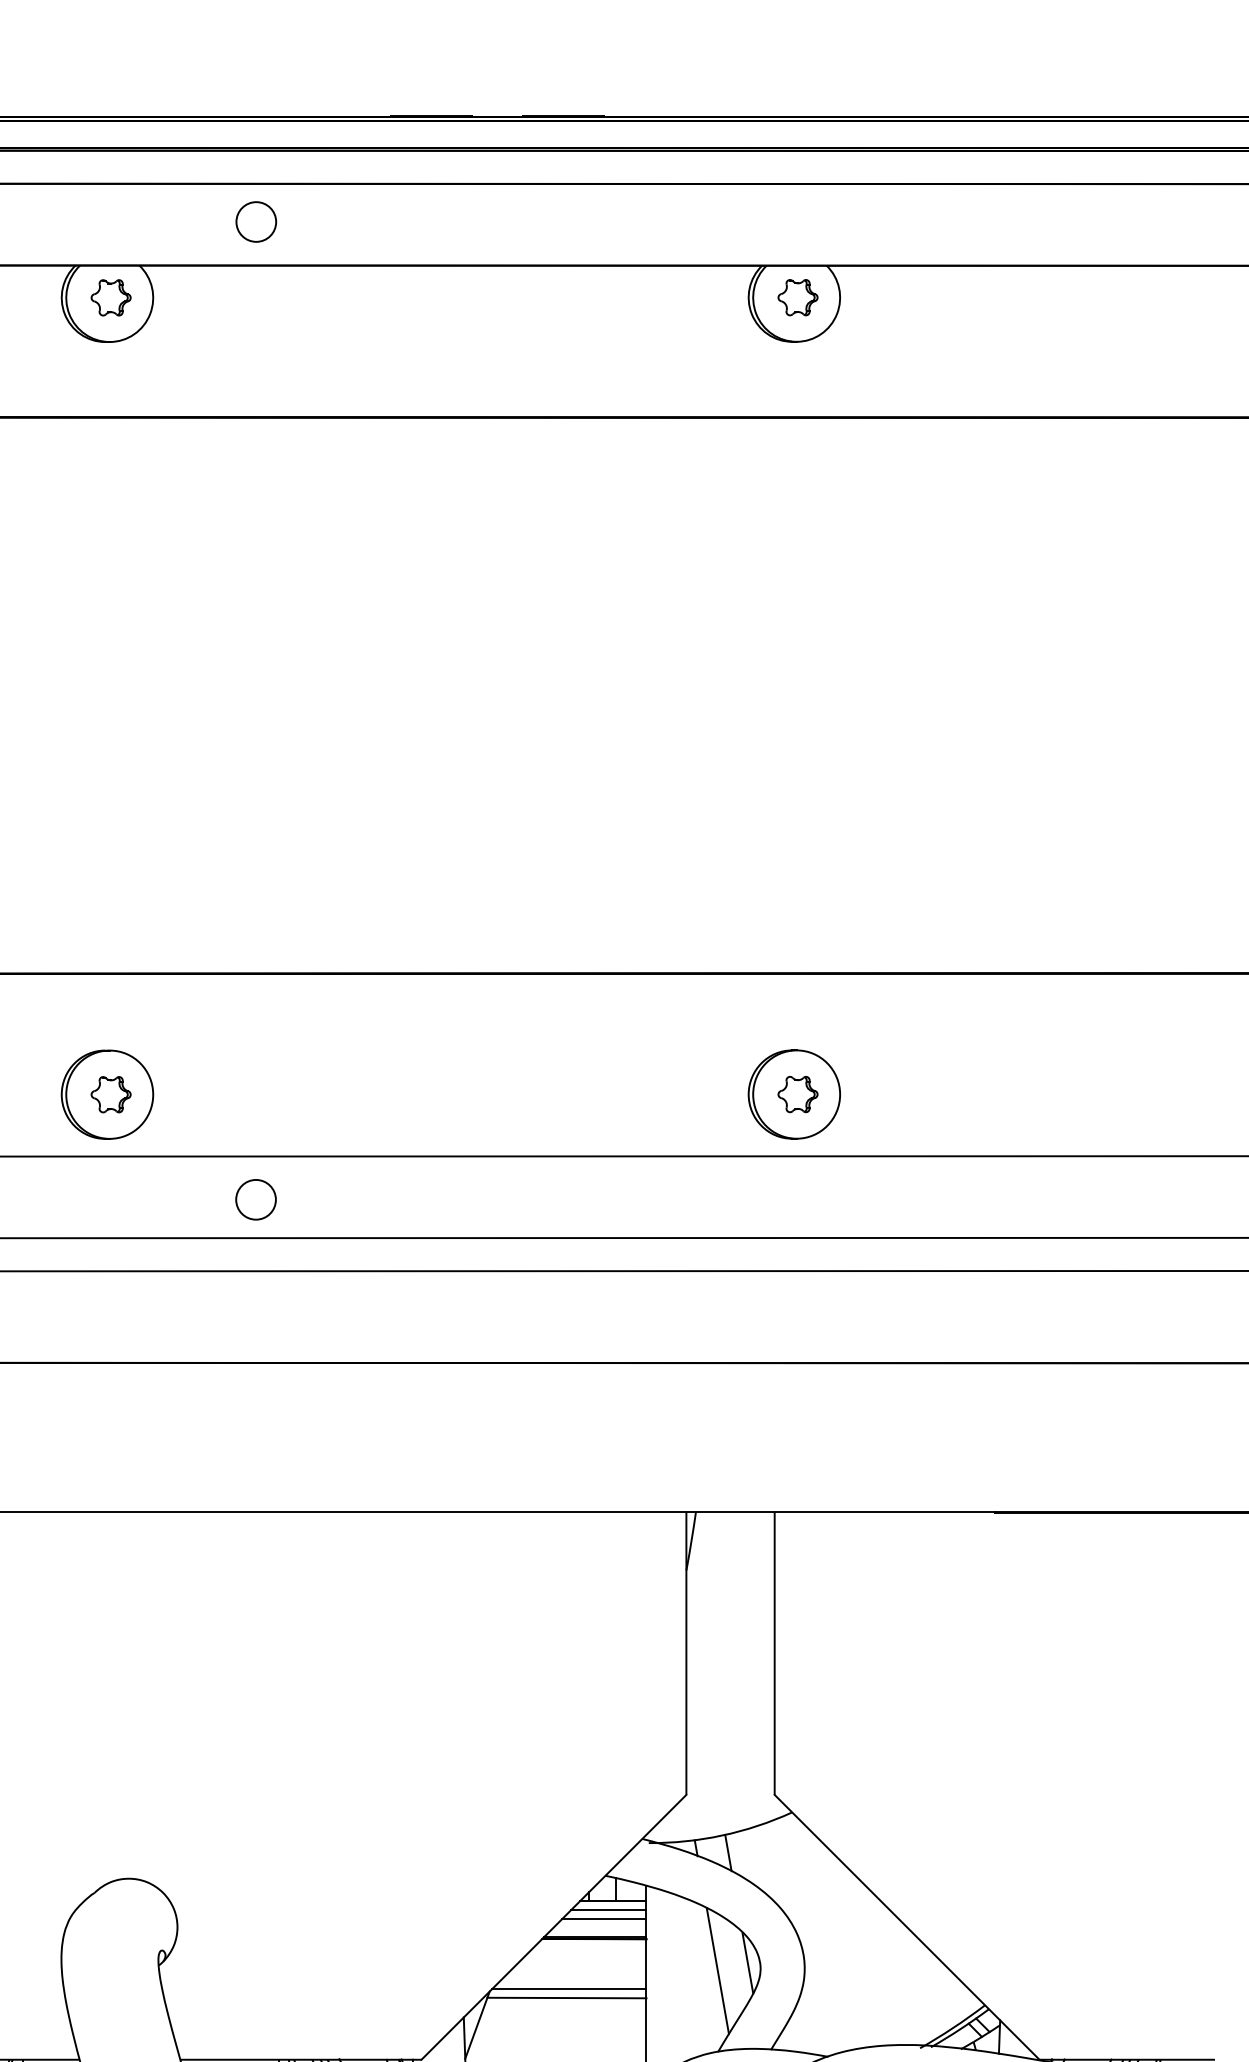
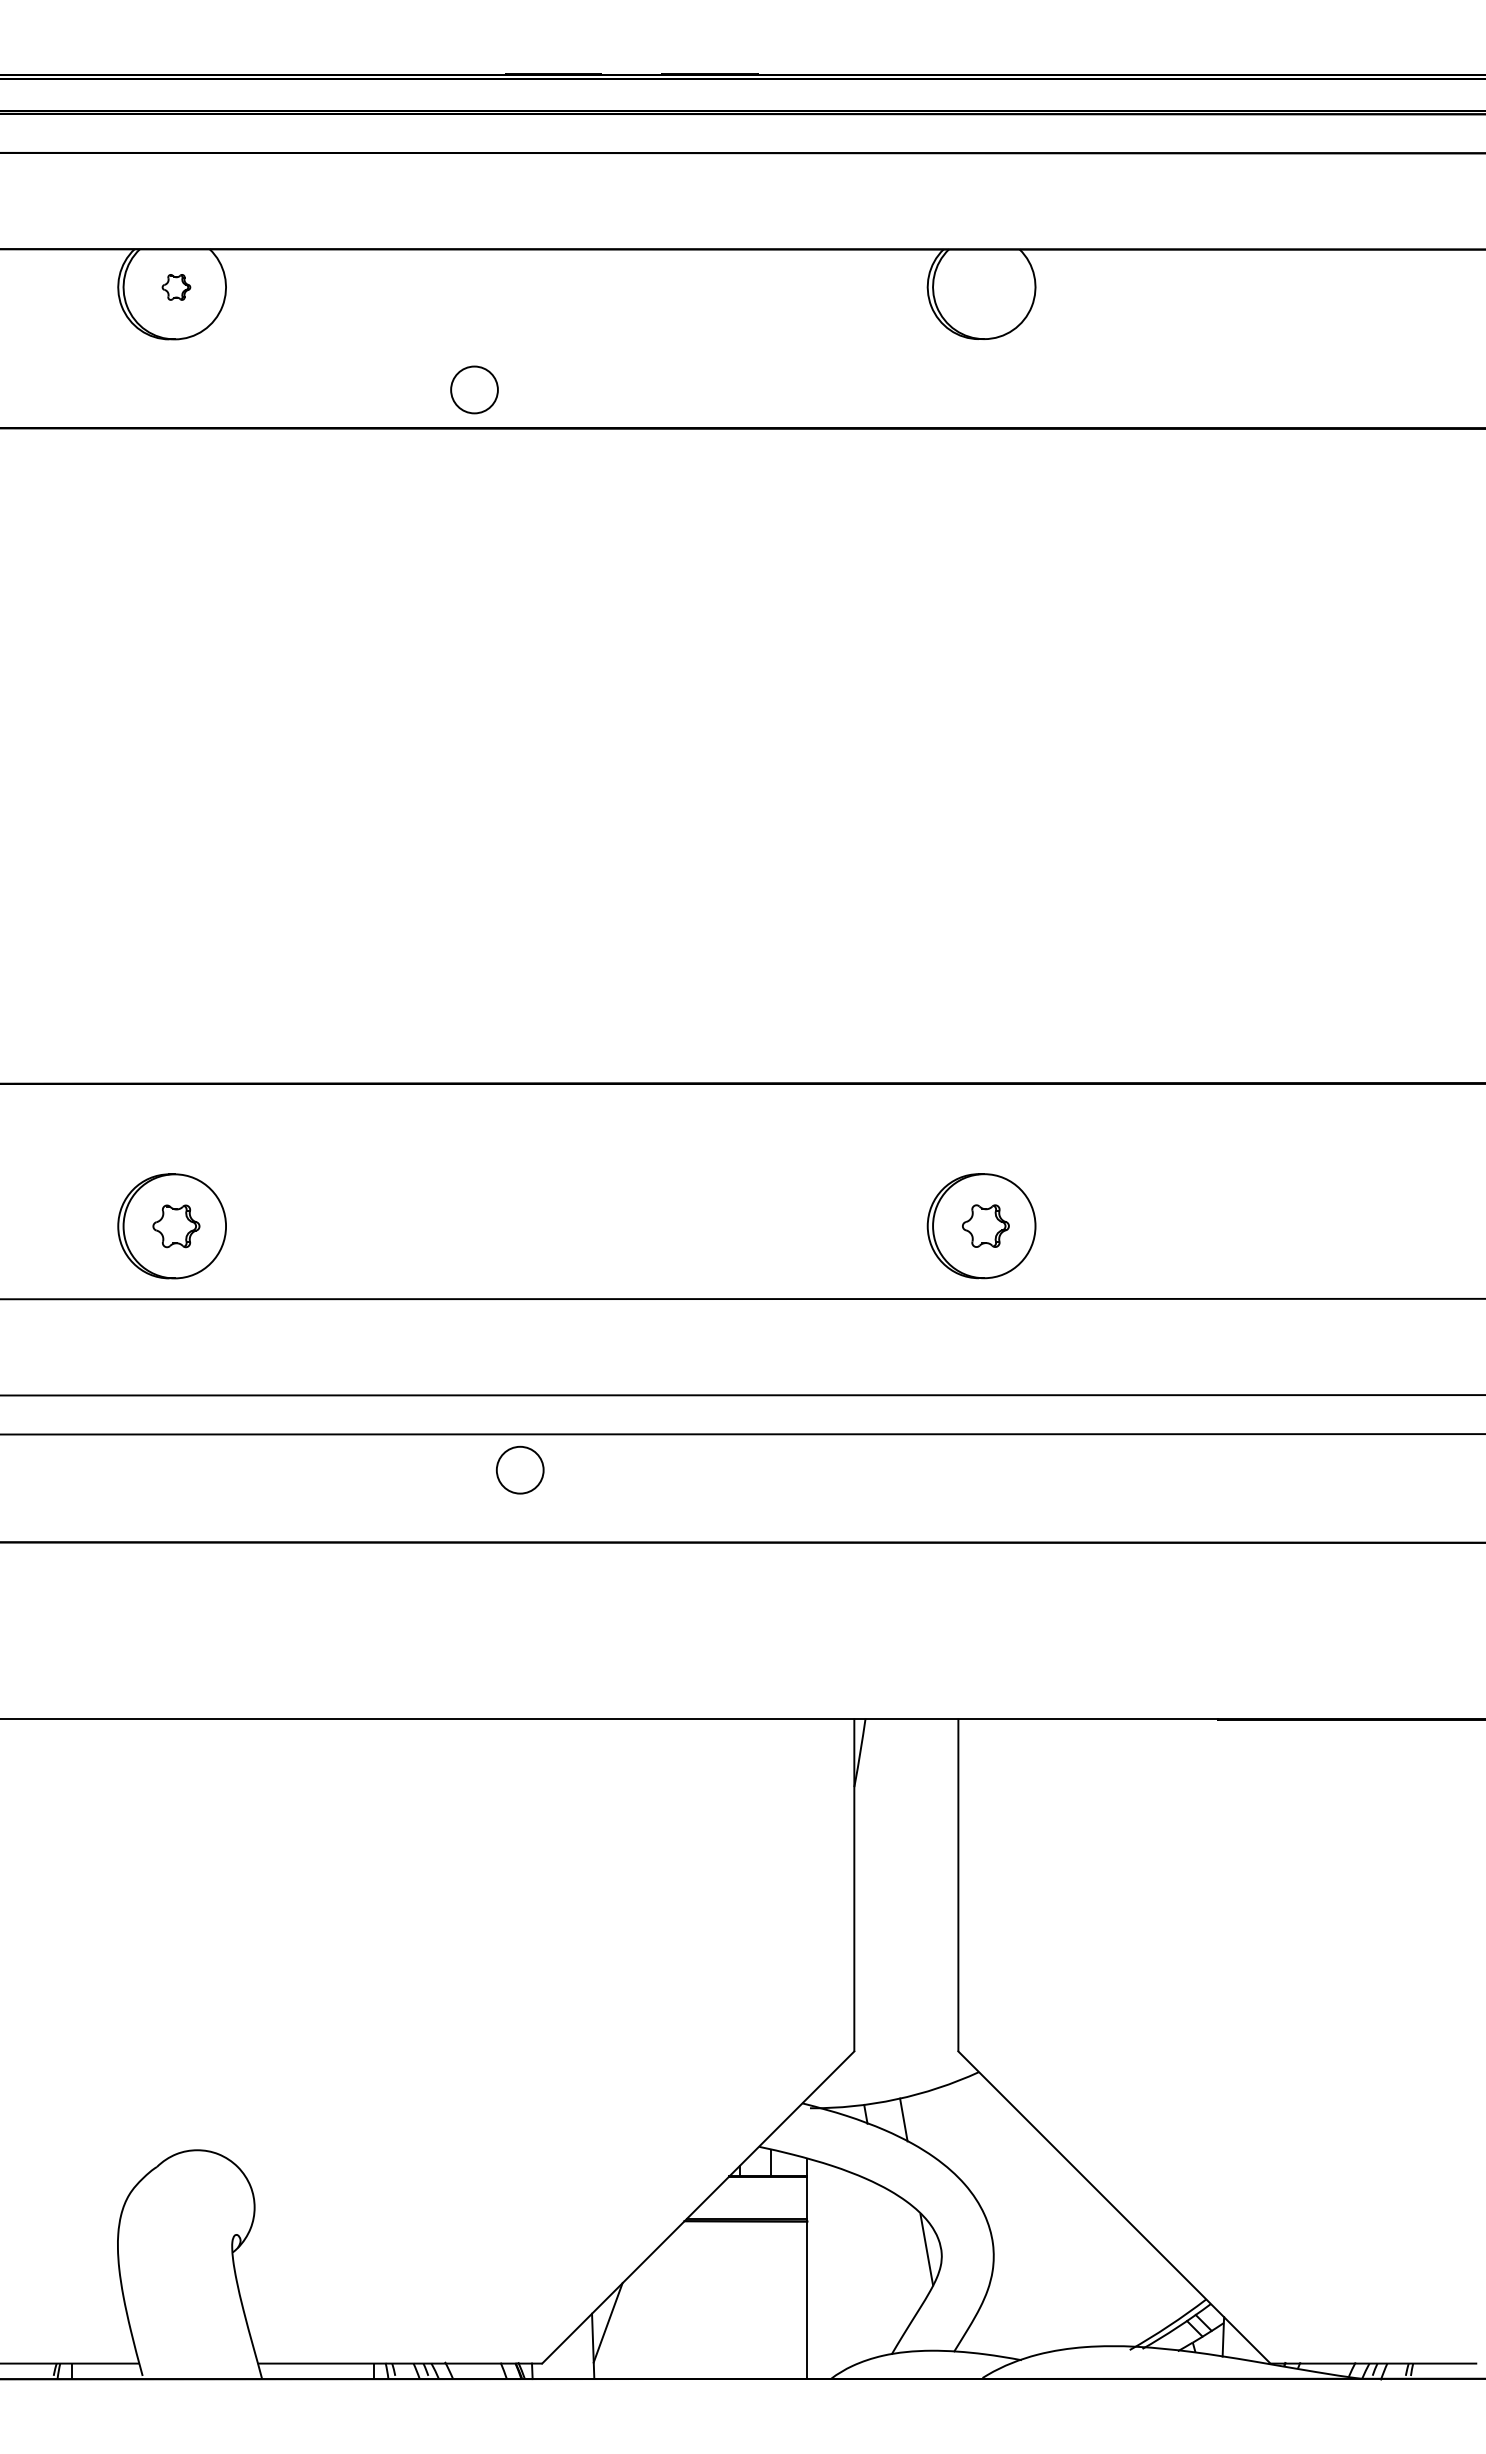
circle: (256, 221) -> (474, 389), moved
part: (111, 297) -> (176, 287), size x0.6
part: (797, 297) -> (985, 286), removed
circle: (256, 1199) -> (520, 1469), moved
line: (608, 1910) -> (762, 2187), removed
line: (604, 1918) -> (757, 2197), removed
line: (717, 1970) -> (891, 2258), removed
line: (569, 1989) -> (716, 2280), removed
line: (566, 1997) -> (713, 2290), removed

